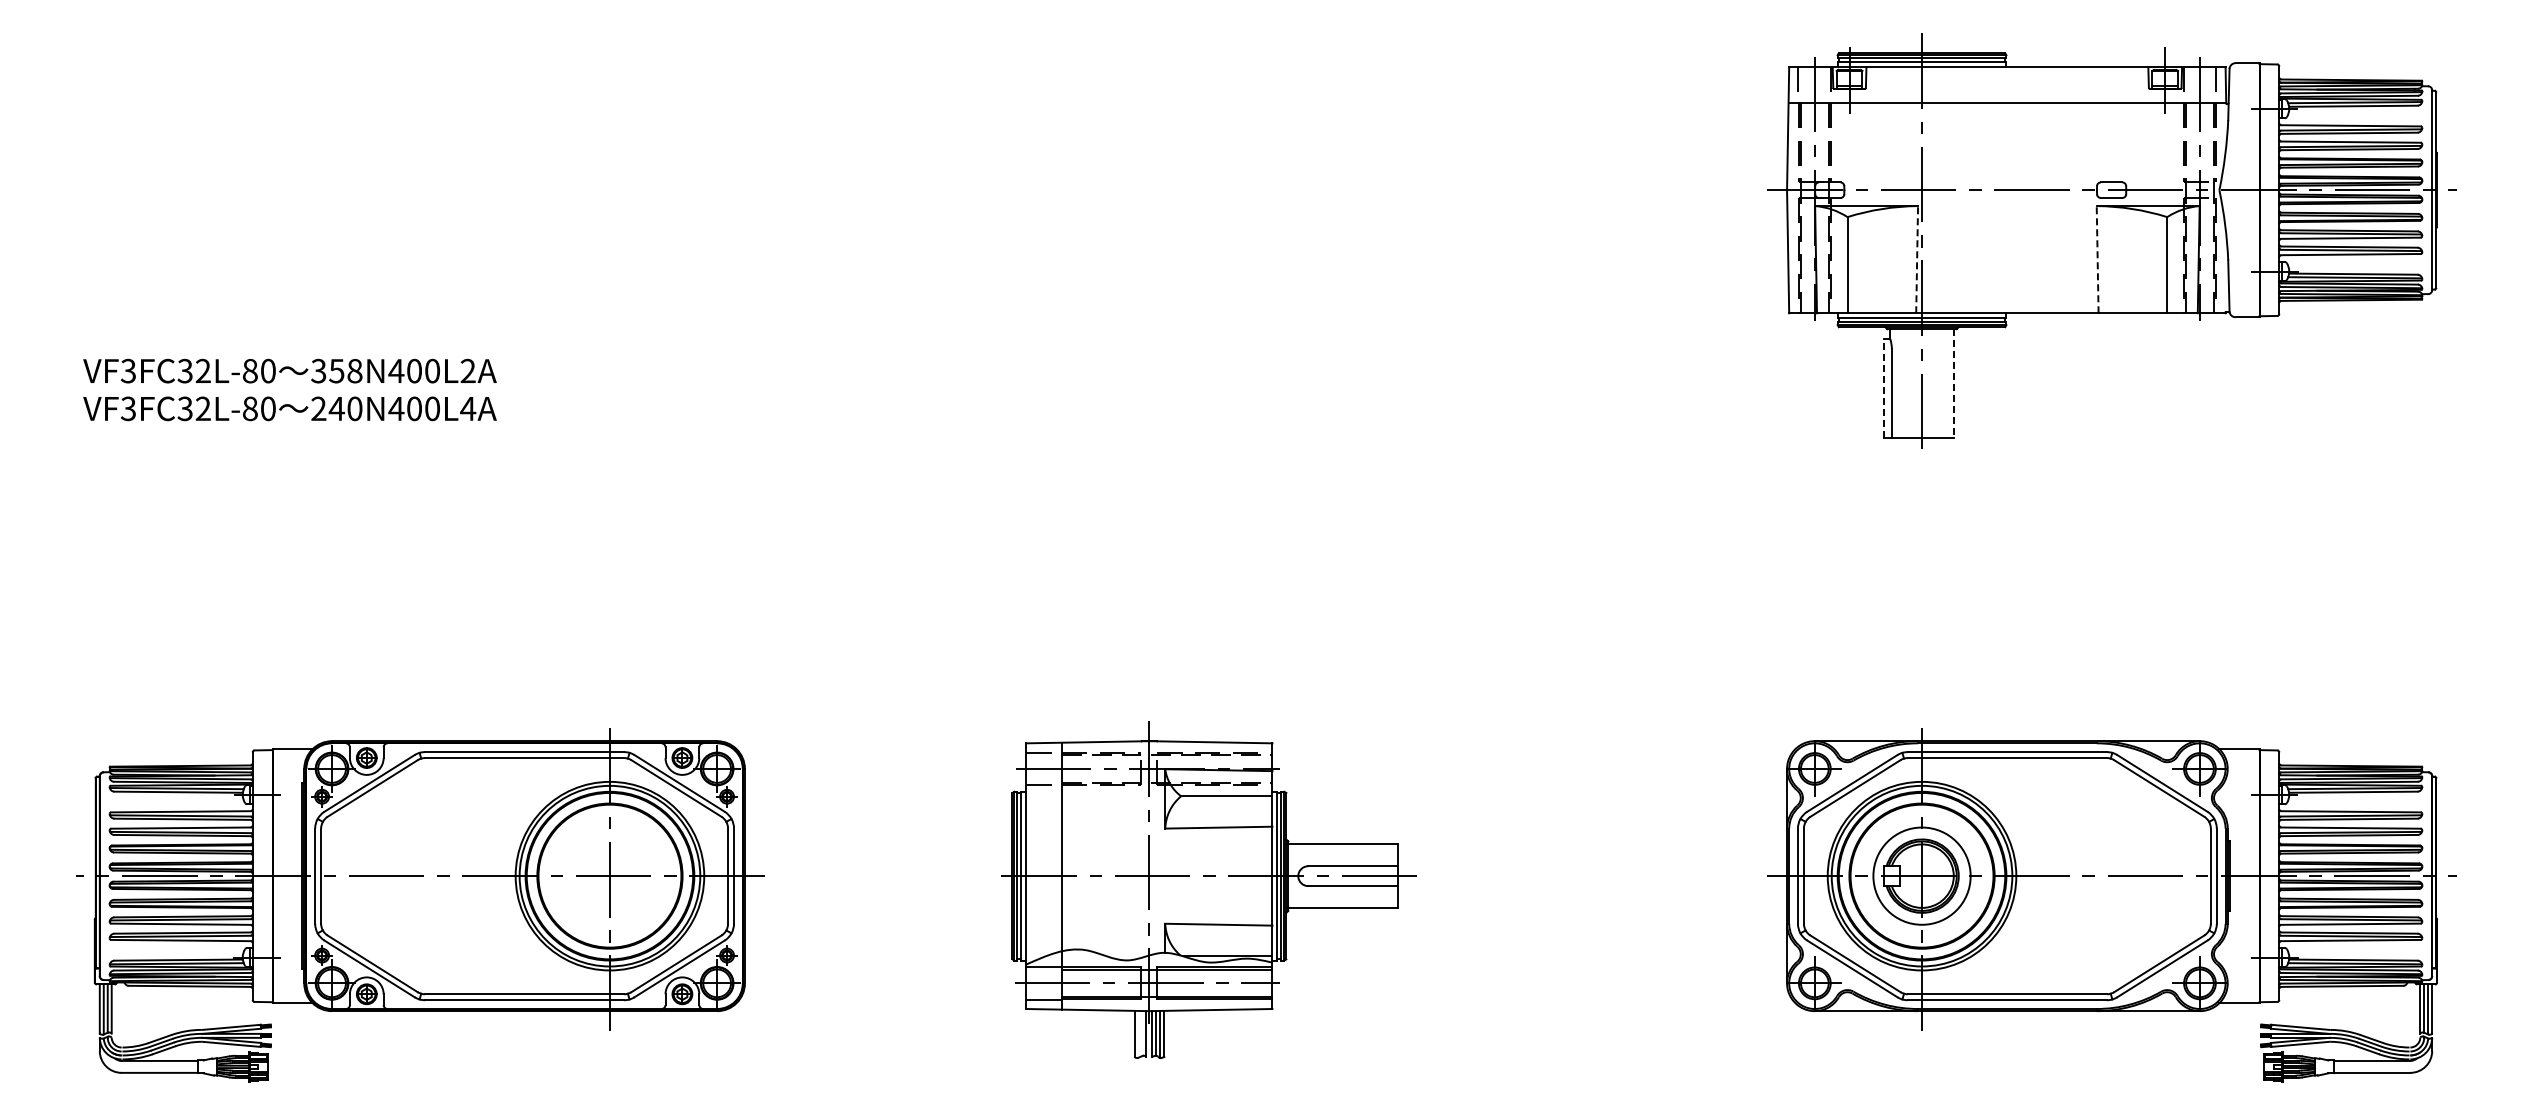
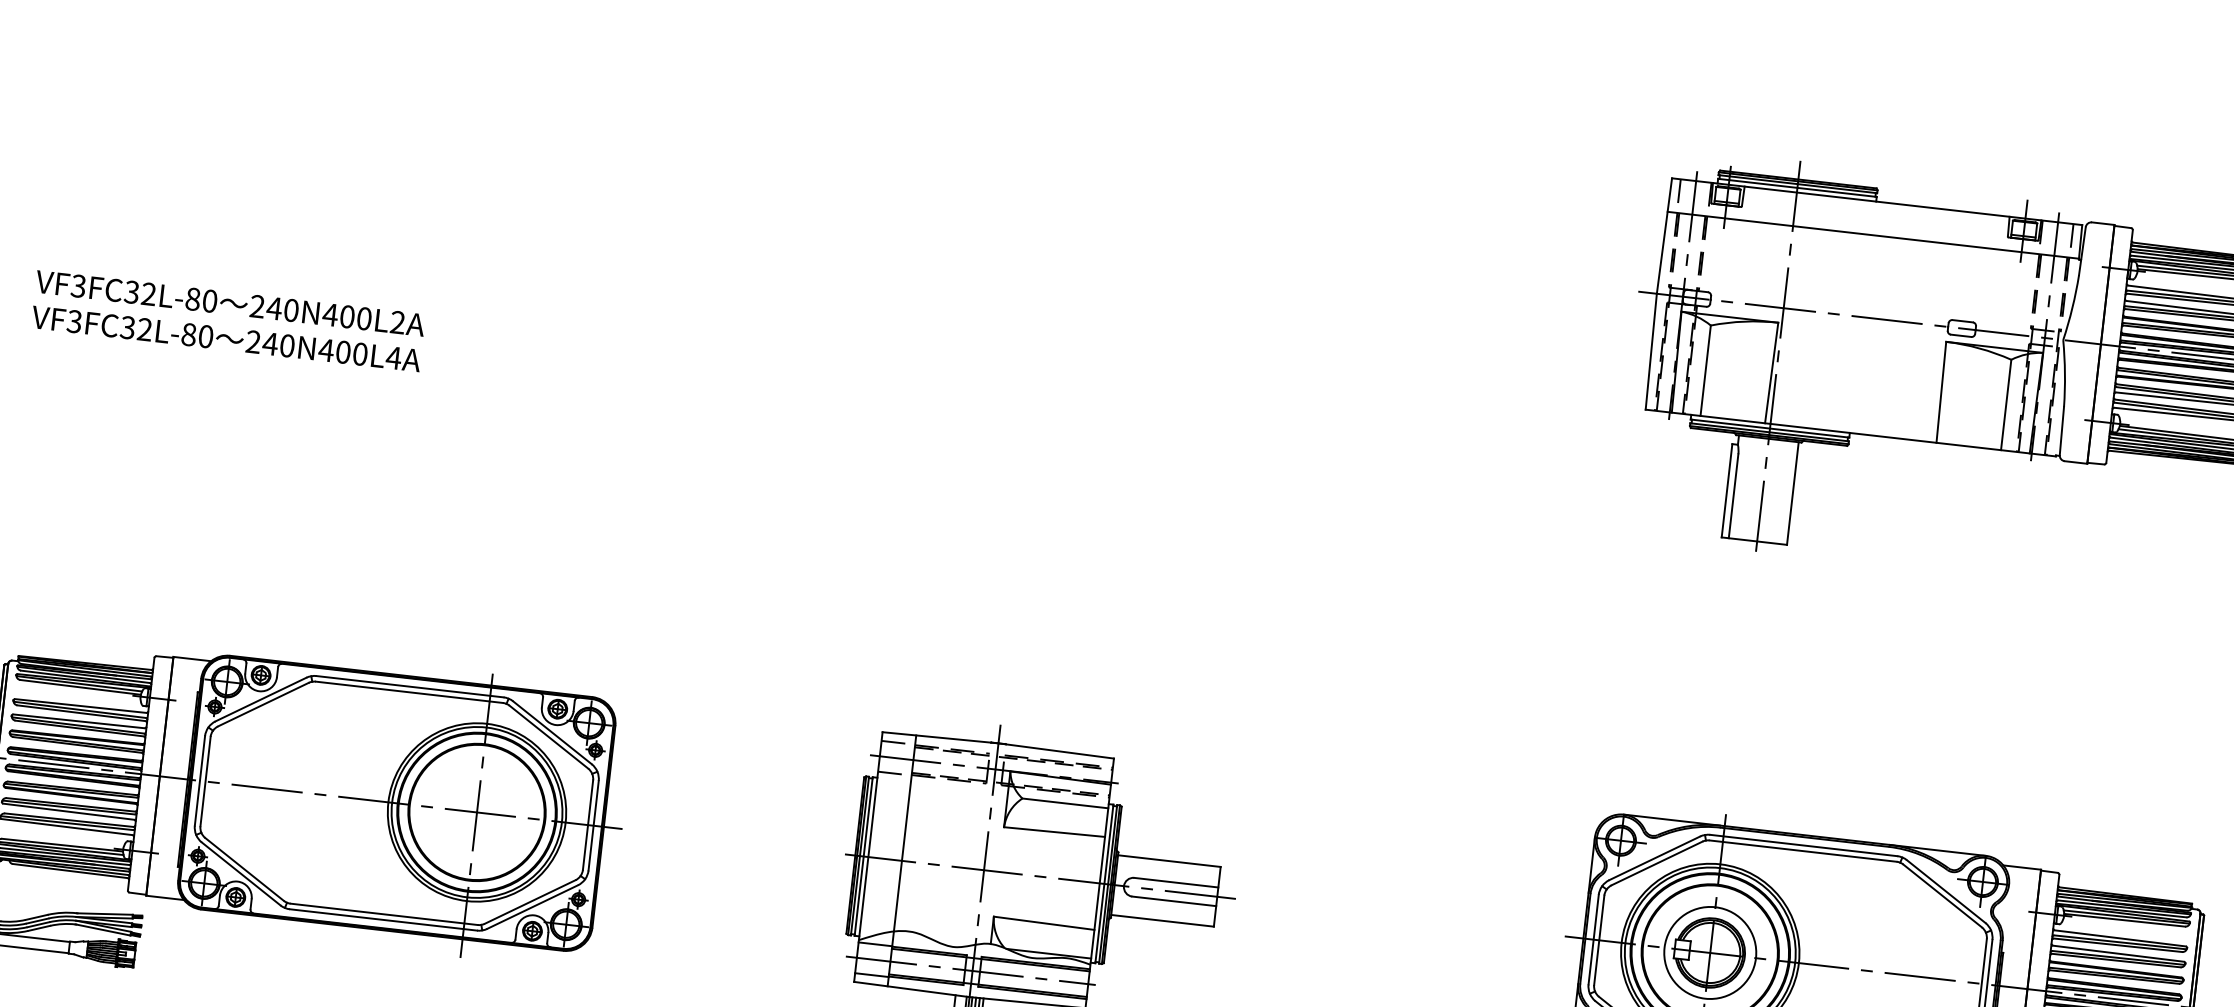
line: (1917, 259) -> (1772, 372), dashed -> solid
line: (2097, 259) -> (1941, 392), dashed -> solid
text: (336, 371) -> (274, 308), 358N400L2A -> 240N400L2A
line: (1953, 383) -> (1792, 493), dashed -> solid
line: (1884, 388) -> (1727, 490), dashed -> solid

